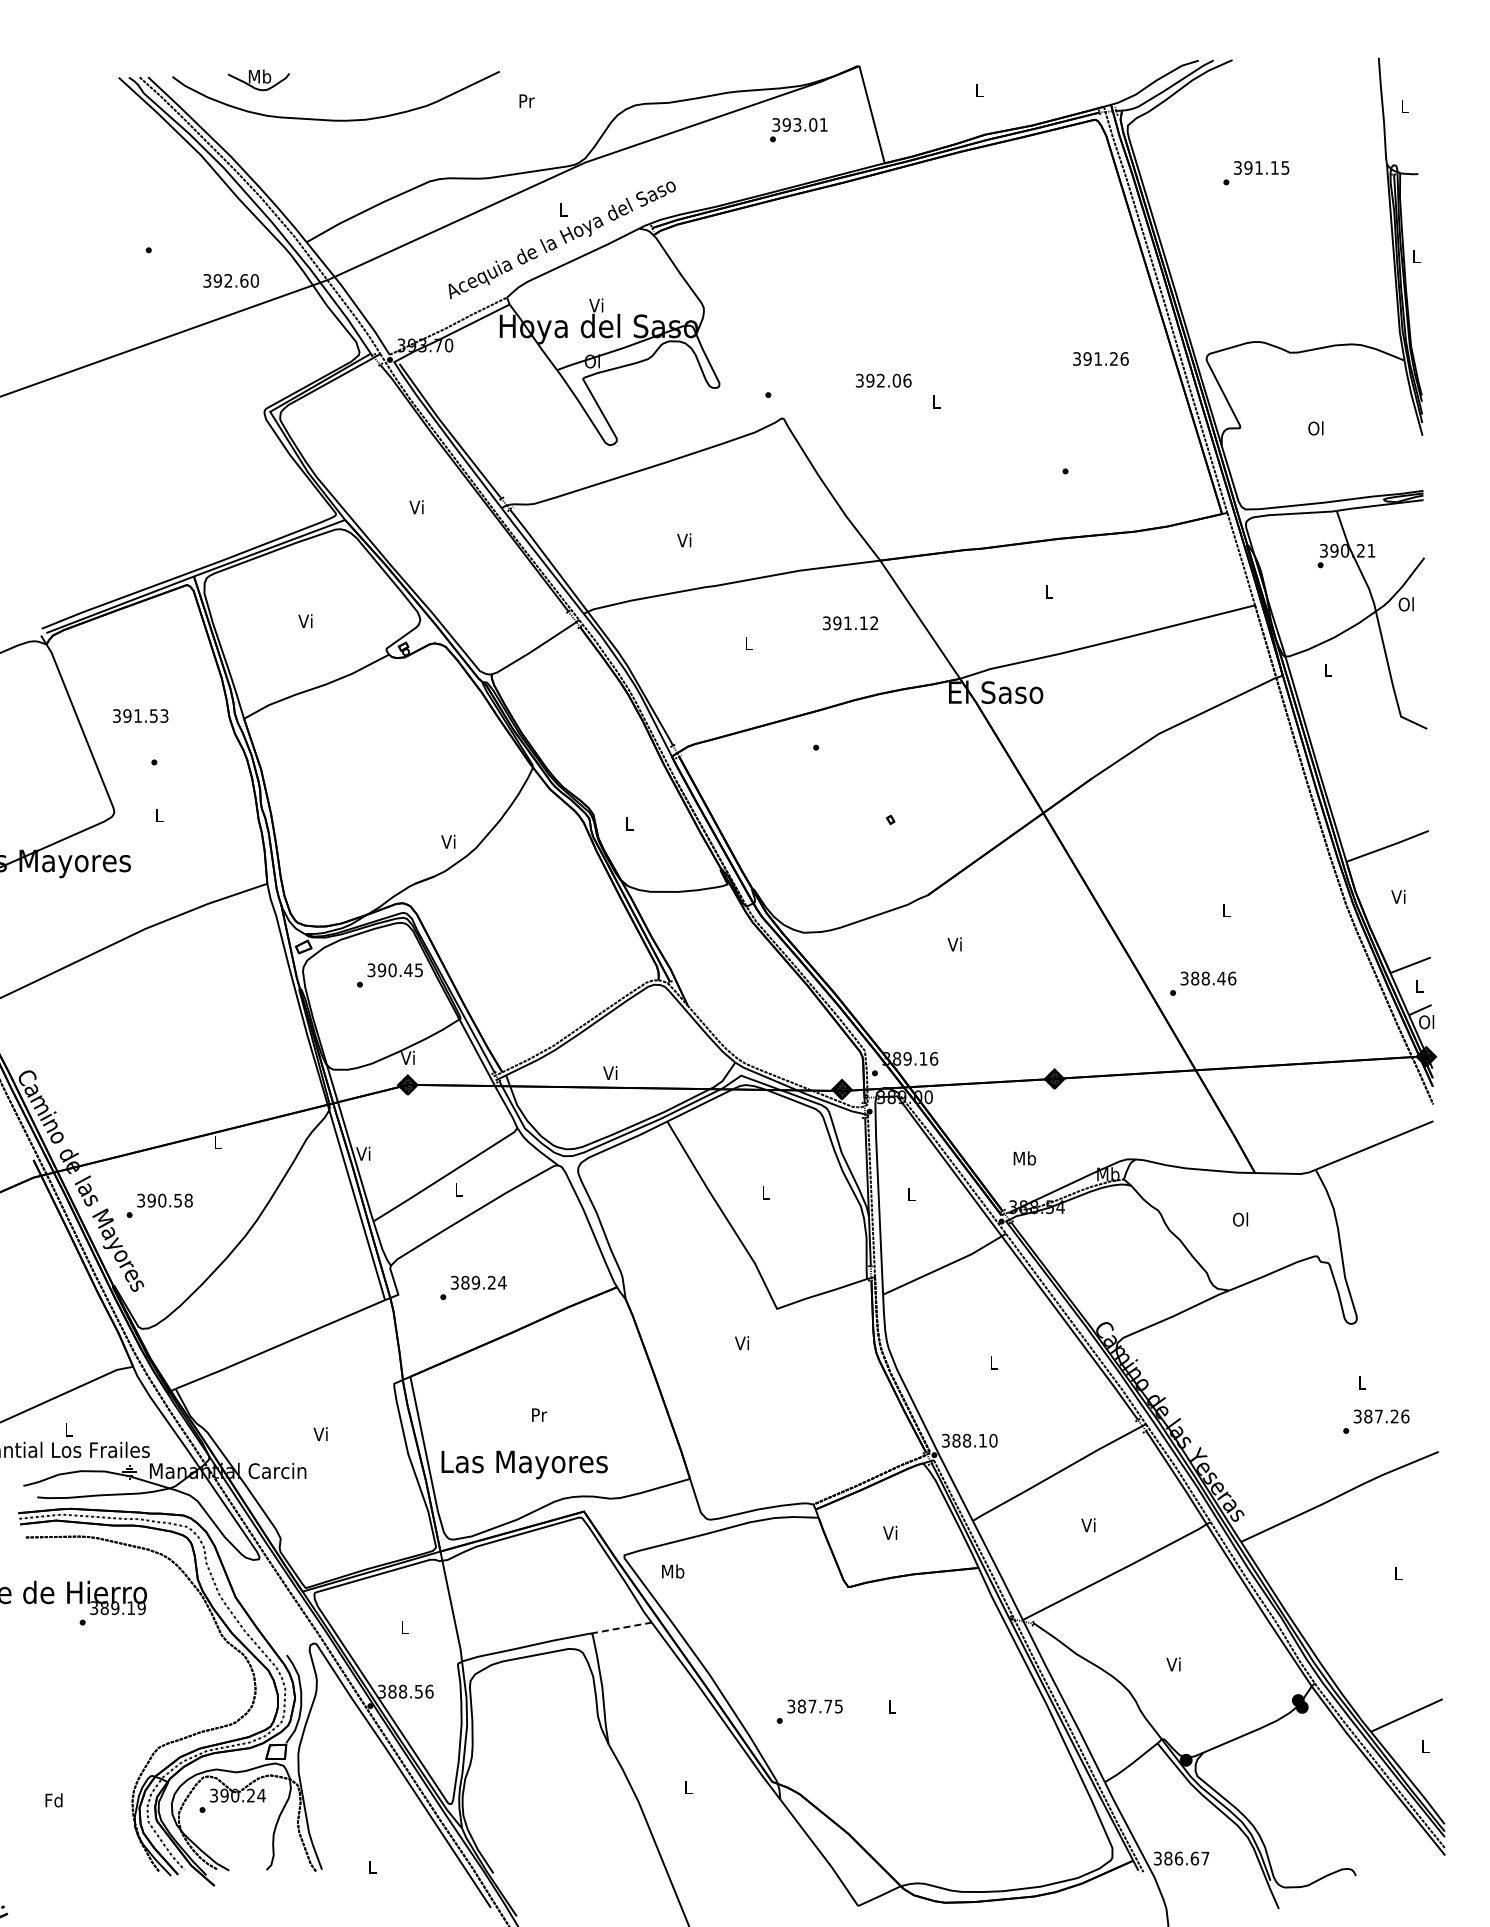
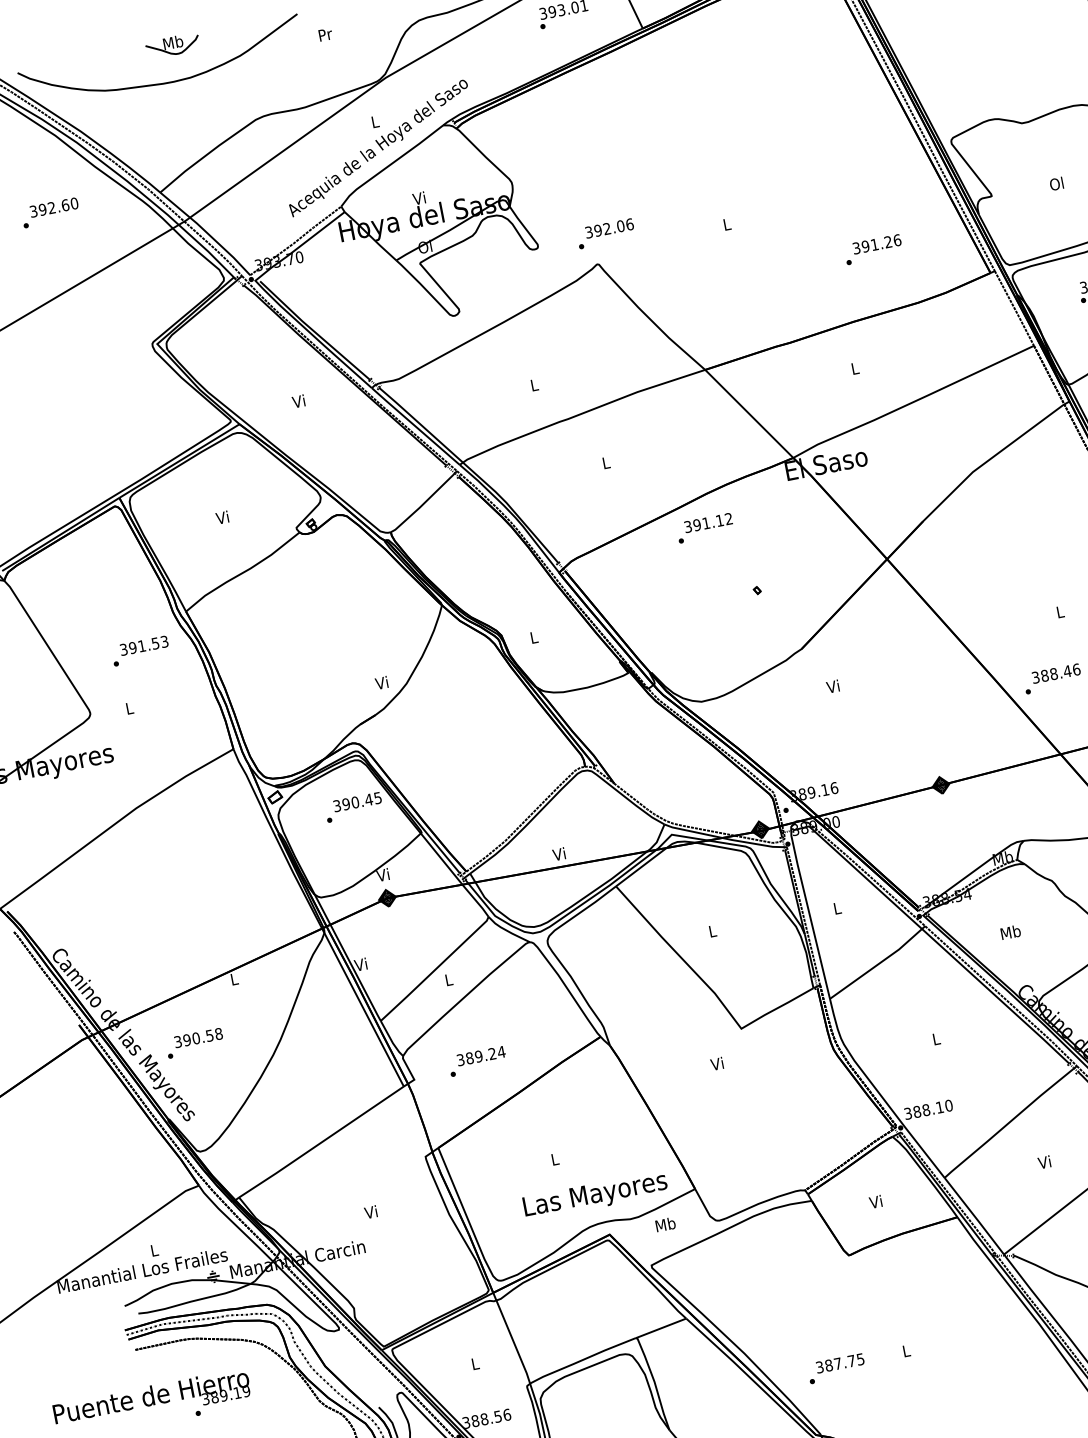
part: (258, 80) -> (172, 46), moved
text: (230, 280) -> (53, 207), moved
text: (1100, 358) -> (876, 243), moved
text: (883, 380) -> (609, 228), moved
text: (684, 540) -> (533, 385), Vi -> L
text: (849, 623) -> (707, 523), moved
text: (140, 715) -> (144, 645), moved
text: (1024, 1158) -> (1010, 932), moved
text: (539, 1414) -> (555, 1158), Pr -> L
text: (524, 1464) -> (595, 1195), moved
text: (673, 1571) -> (665, 1224), moved
line: (621, 1628) -> (661, 1328), dashed -> solid

